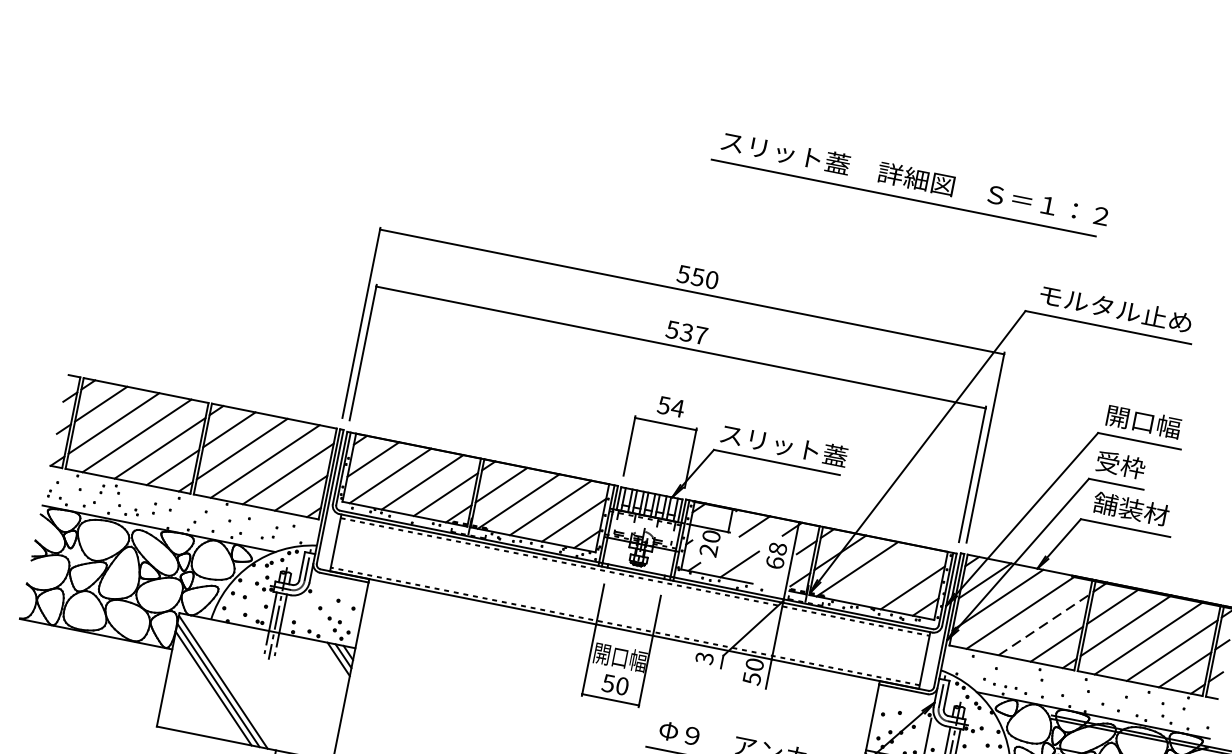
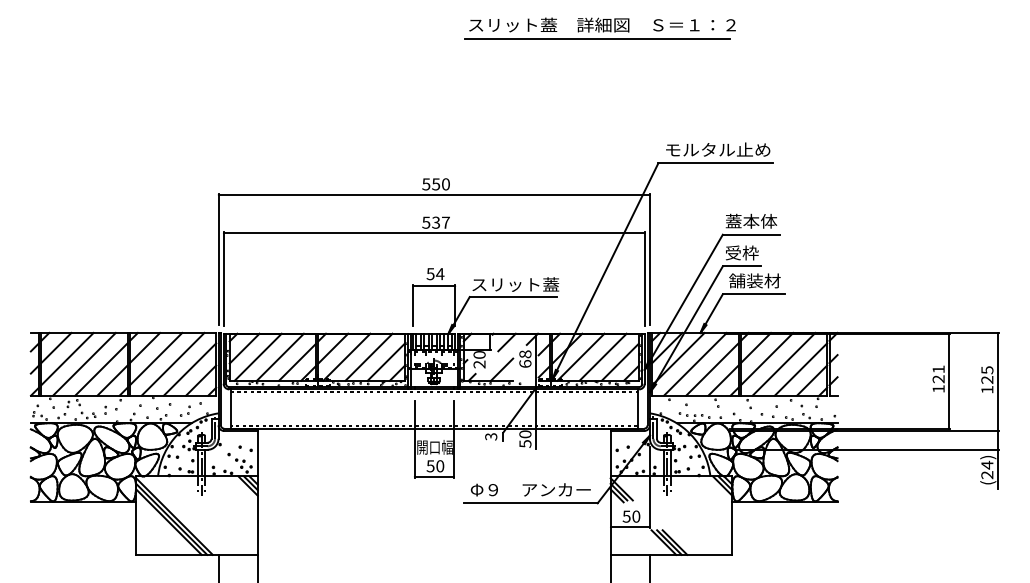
part: (909, 182) -> (599, 28), moved
text: (1143, 420) -> (751, 220), 開口幅 -> 蓋本体
line: (888, 574) -> (602, 356), added
line: (1044, 624) -> (712, 369), dashed -> solid

